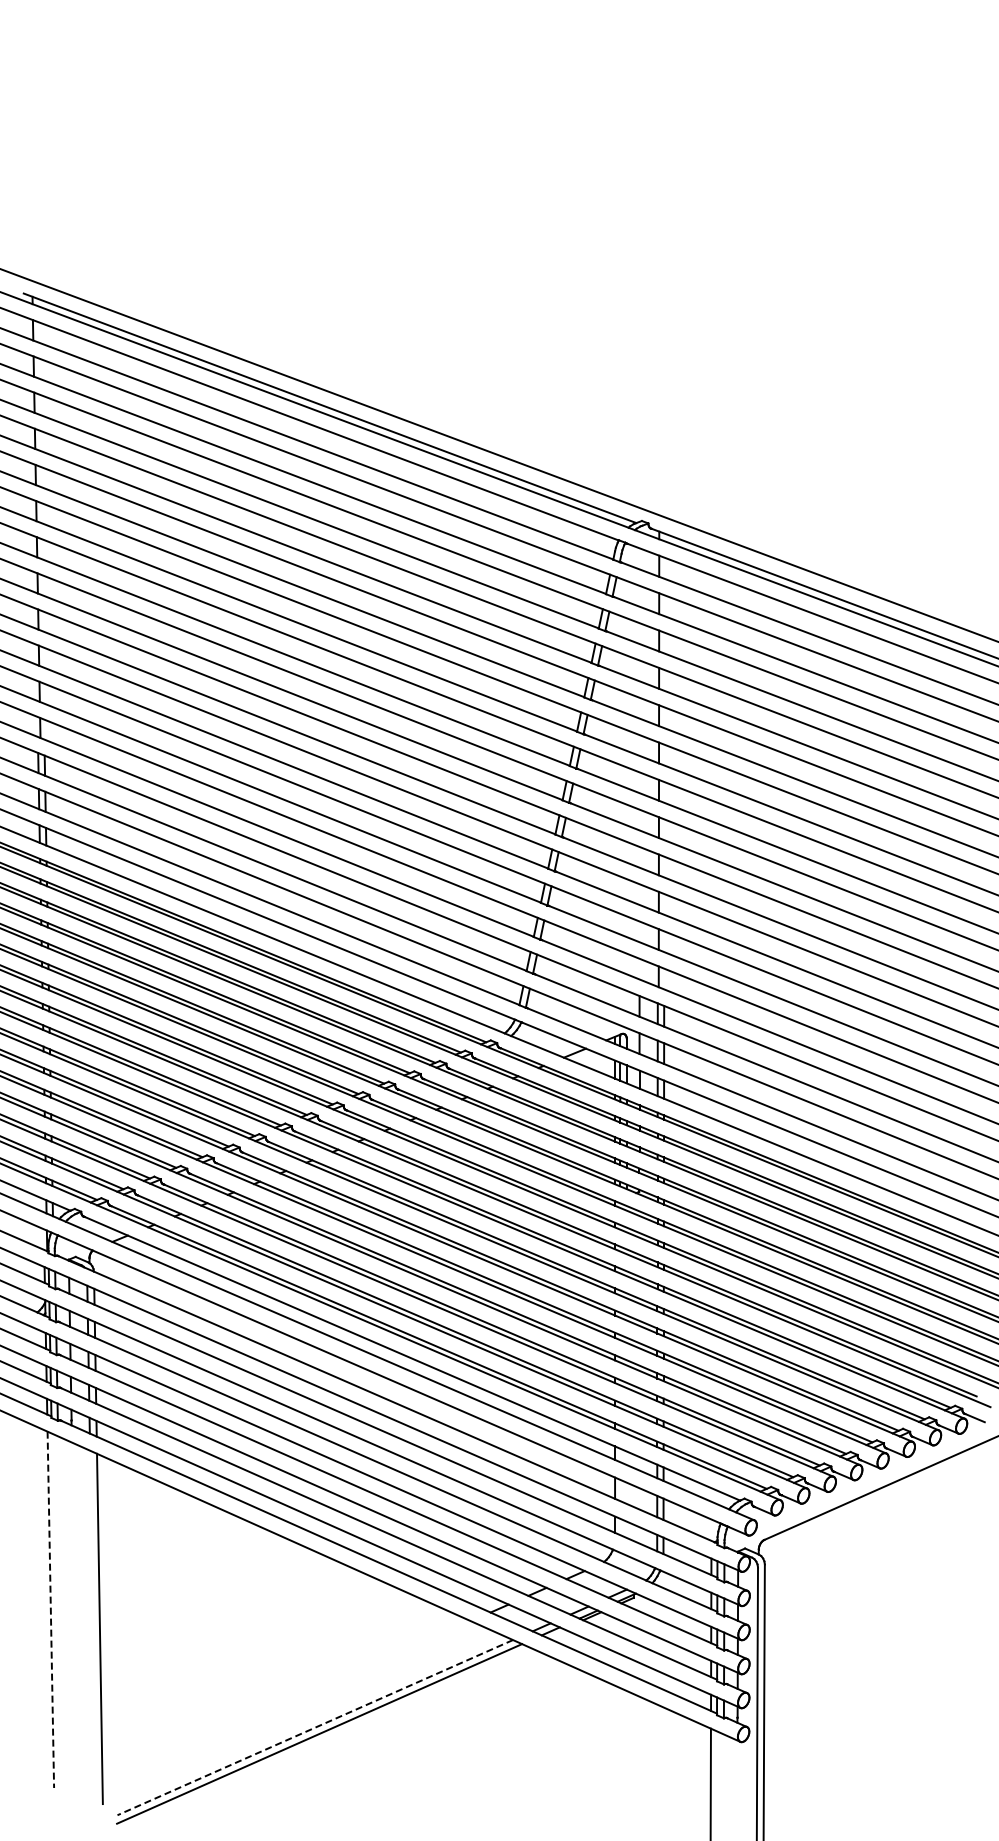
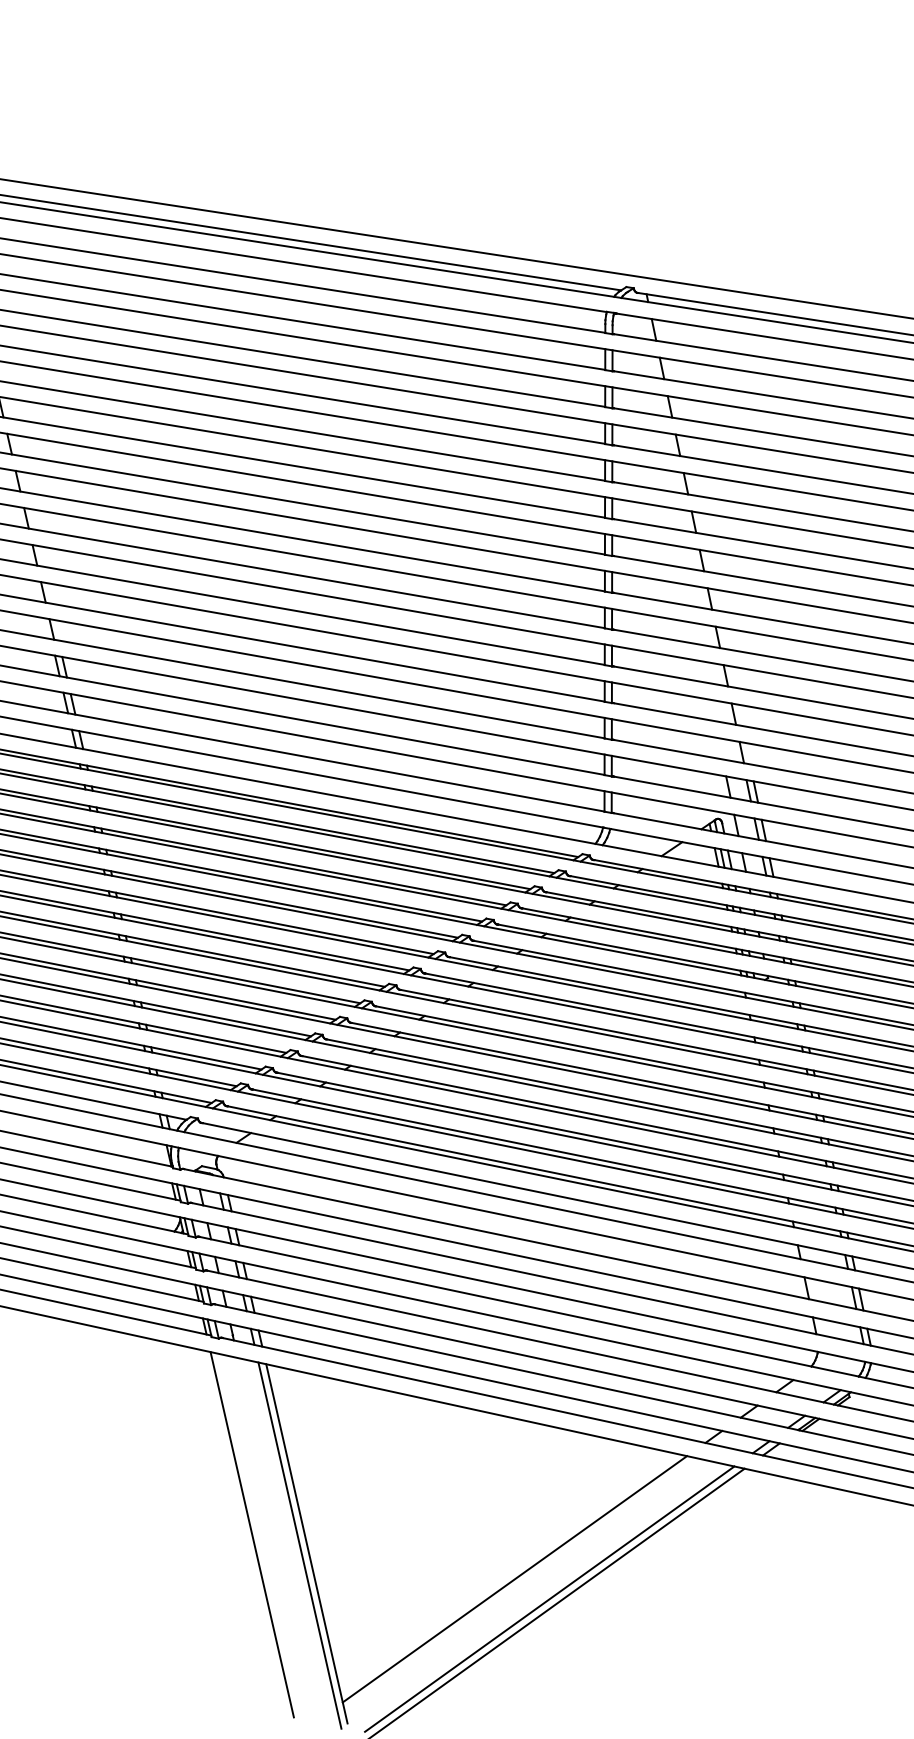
line: (50, 1610) -> (252, 1535), dashed -> solid
line: (93, 1628) -> (300, 1544), added
line: (286, 1702) -> (514, 1579), added
line: (314, 1727) -> (548, 1599), dashed -> solid

